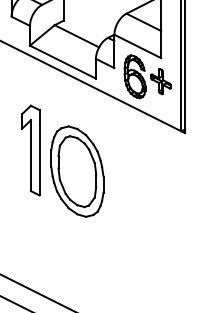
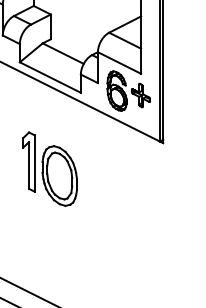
part: (62, 160) -> (49, 168), size x0.71

